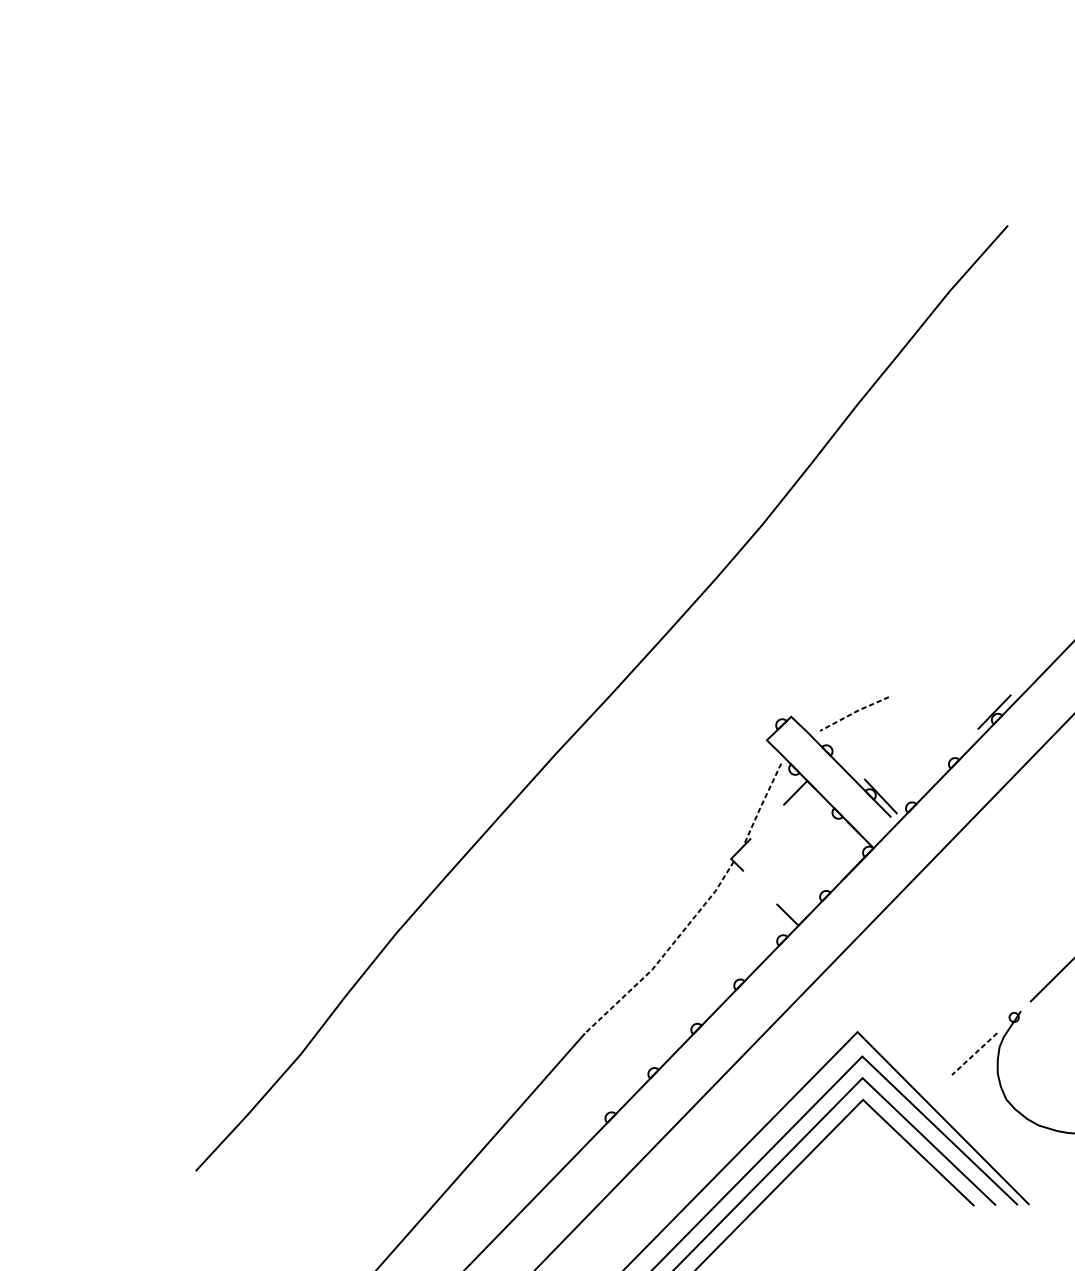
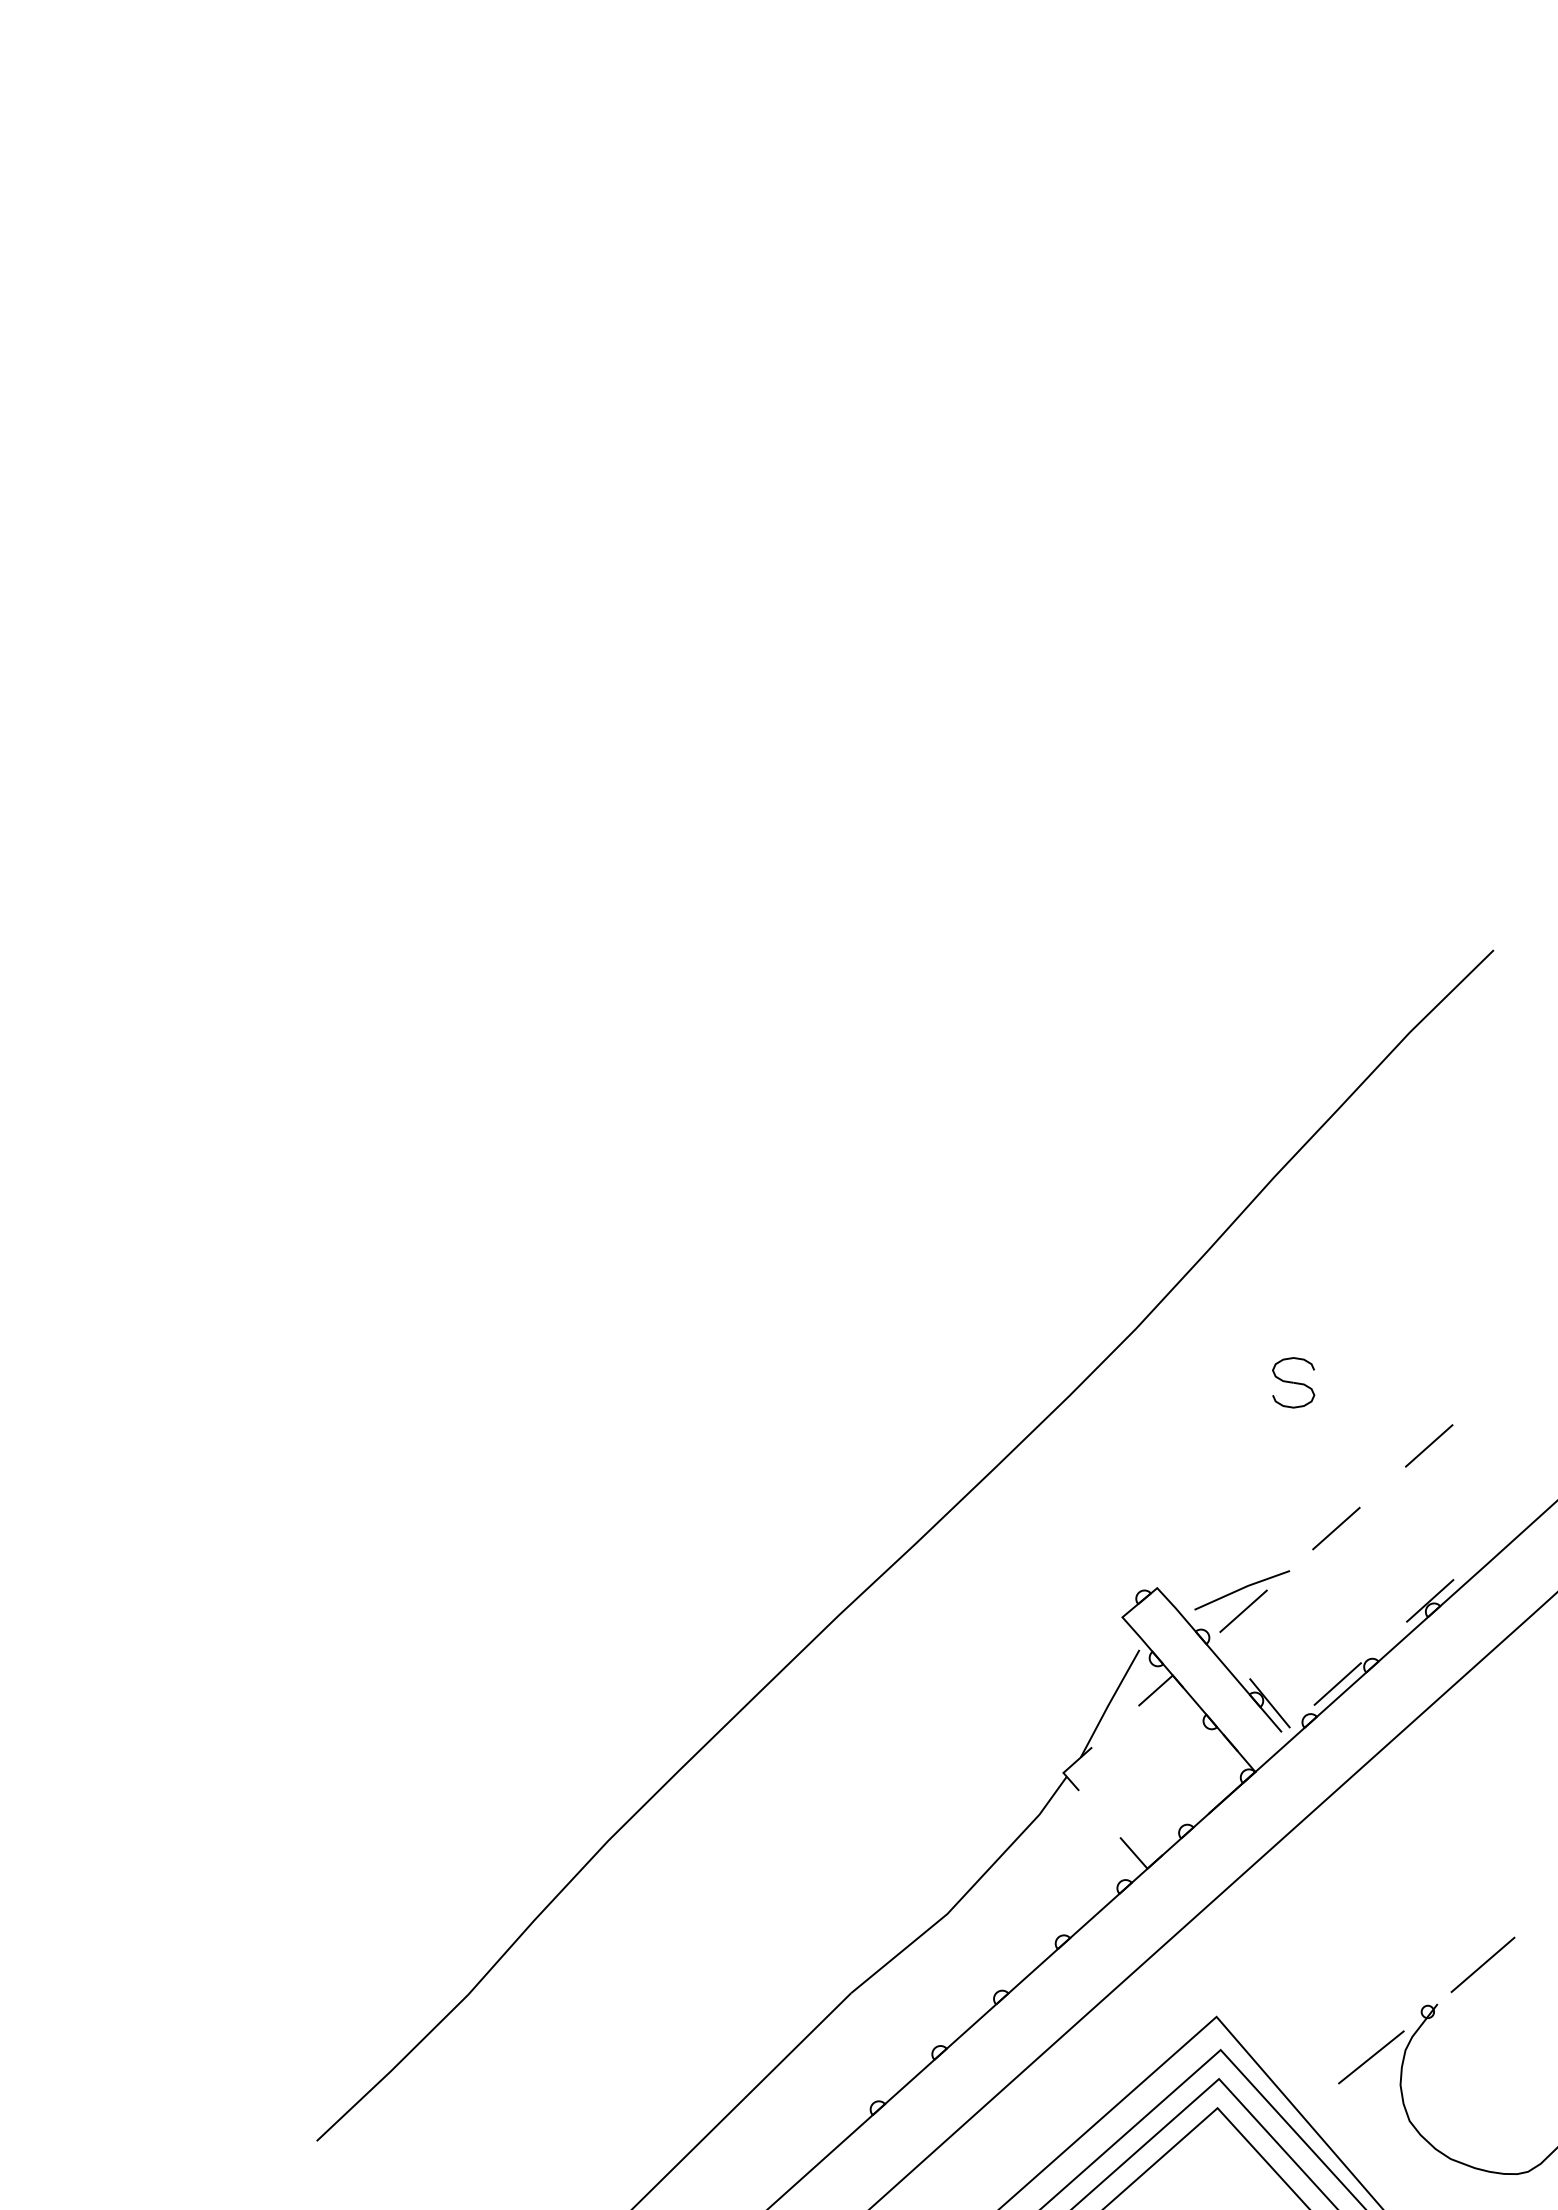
part: (881, 557) -> (1293, 1382), added
line: (985, 596) -> (1429, 1445), added
line: (921, 663) -> (1336, 1528), added
line: (853, 712) -> (1241, 1588), dashed -> solid
line: (856, 728) -> (1243, 1610), added
line: (930, 778) -> (1337, 1683), added
line: (761, 805) -> (1109, 1704), dashed -> solid
line: (665, 952) -> (966, 1892), dashed -> solid
line: (973, 1054) -> (1370, 2057), dashed -> solid

